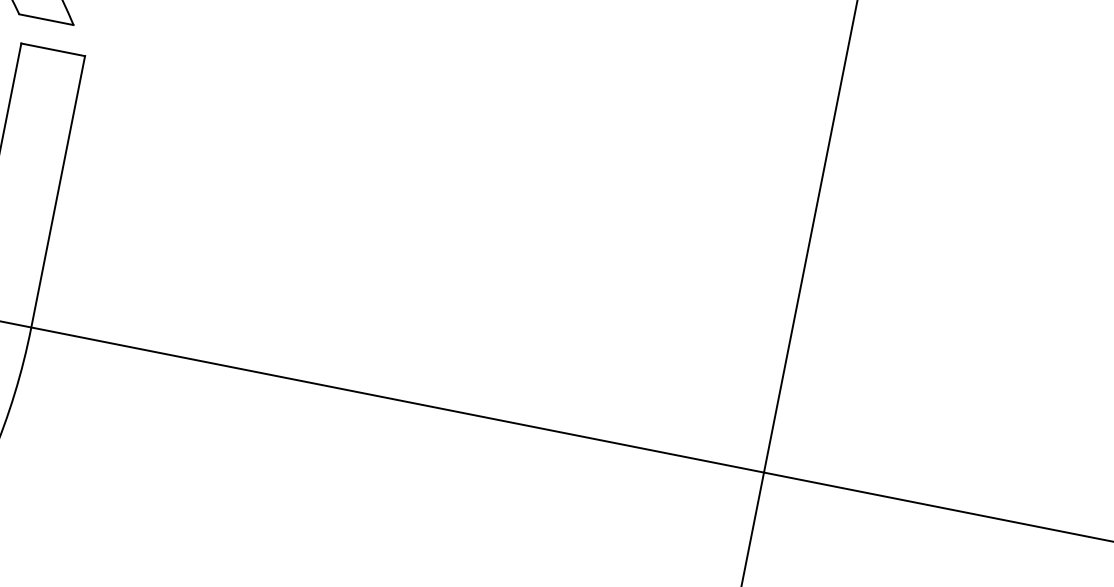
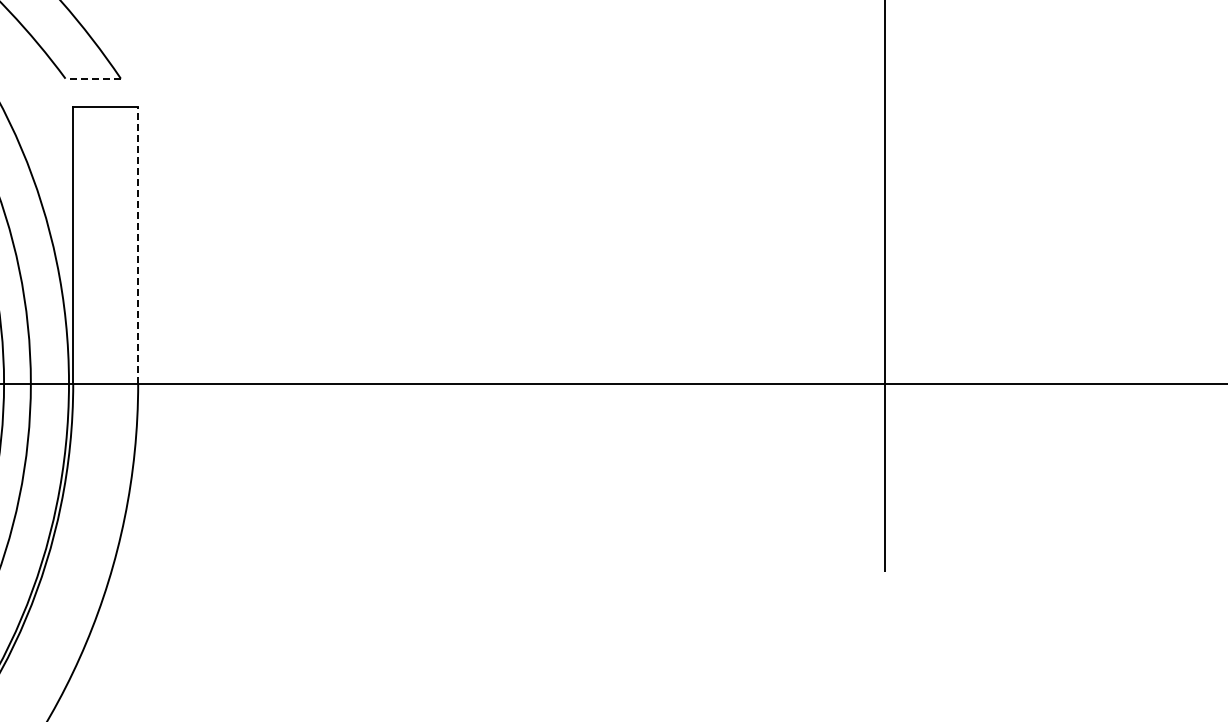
line: (46, 19) -> (93, 78), solid -> dashed
line: (58, 191) -> (138, 244), solid -> dashed

